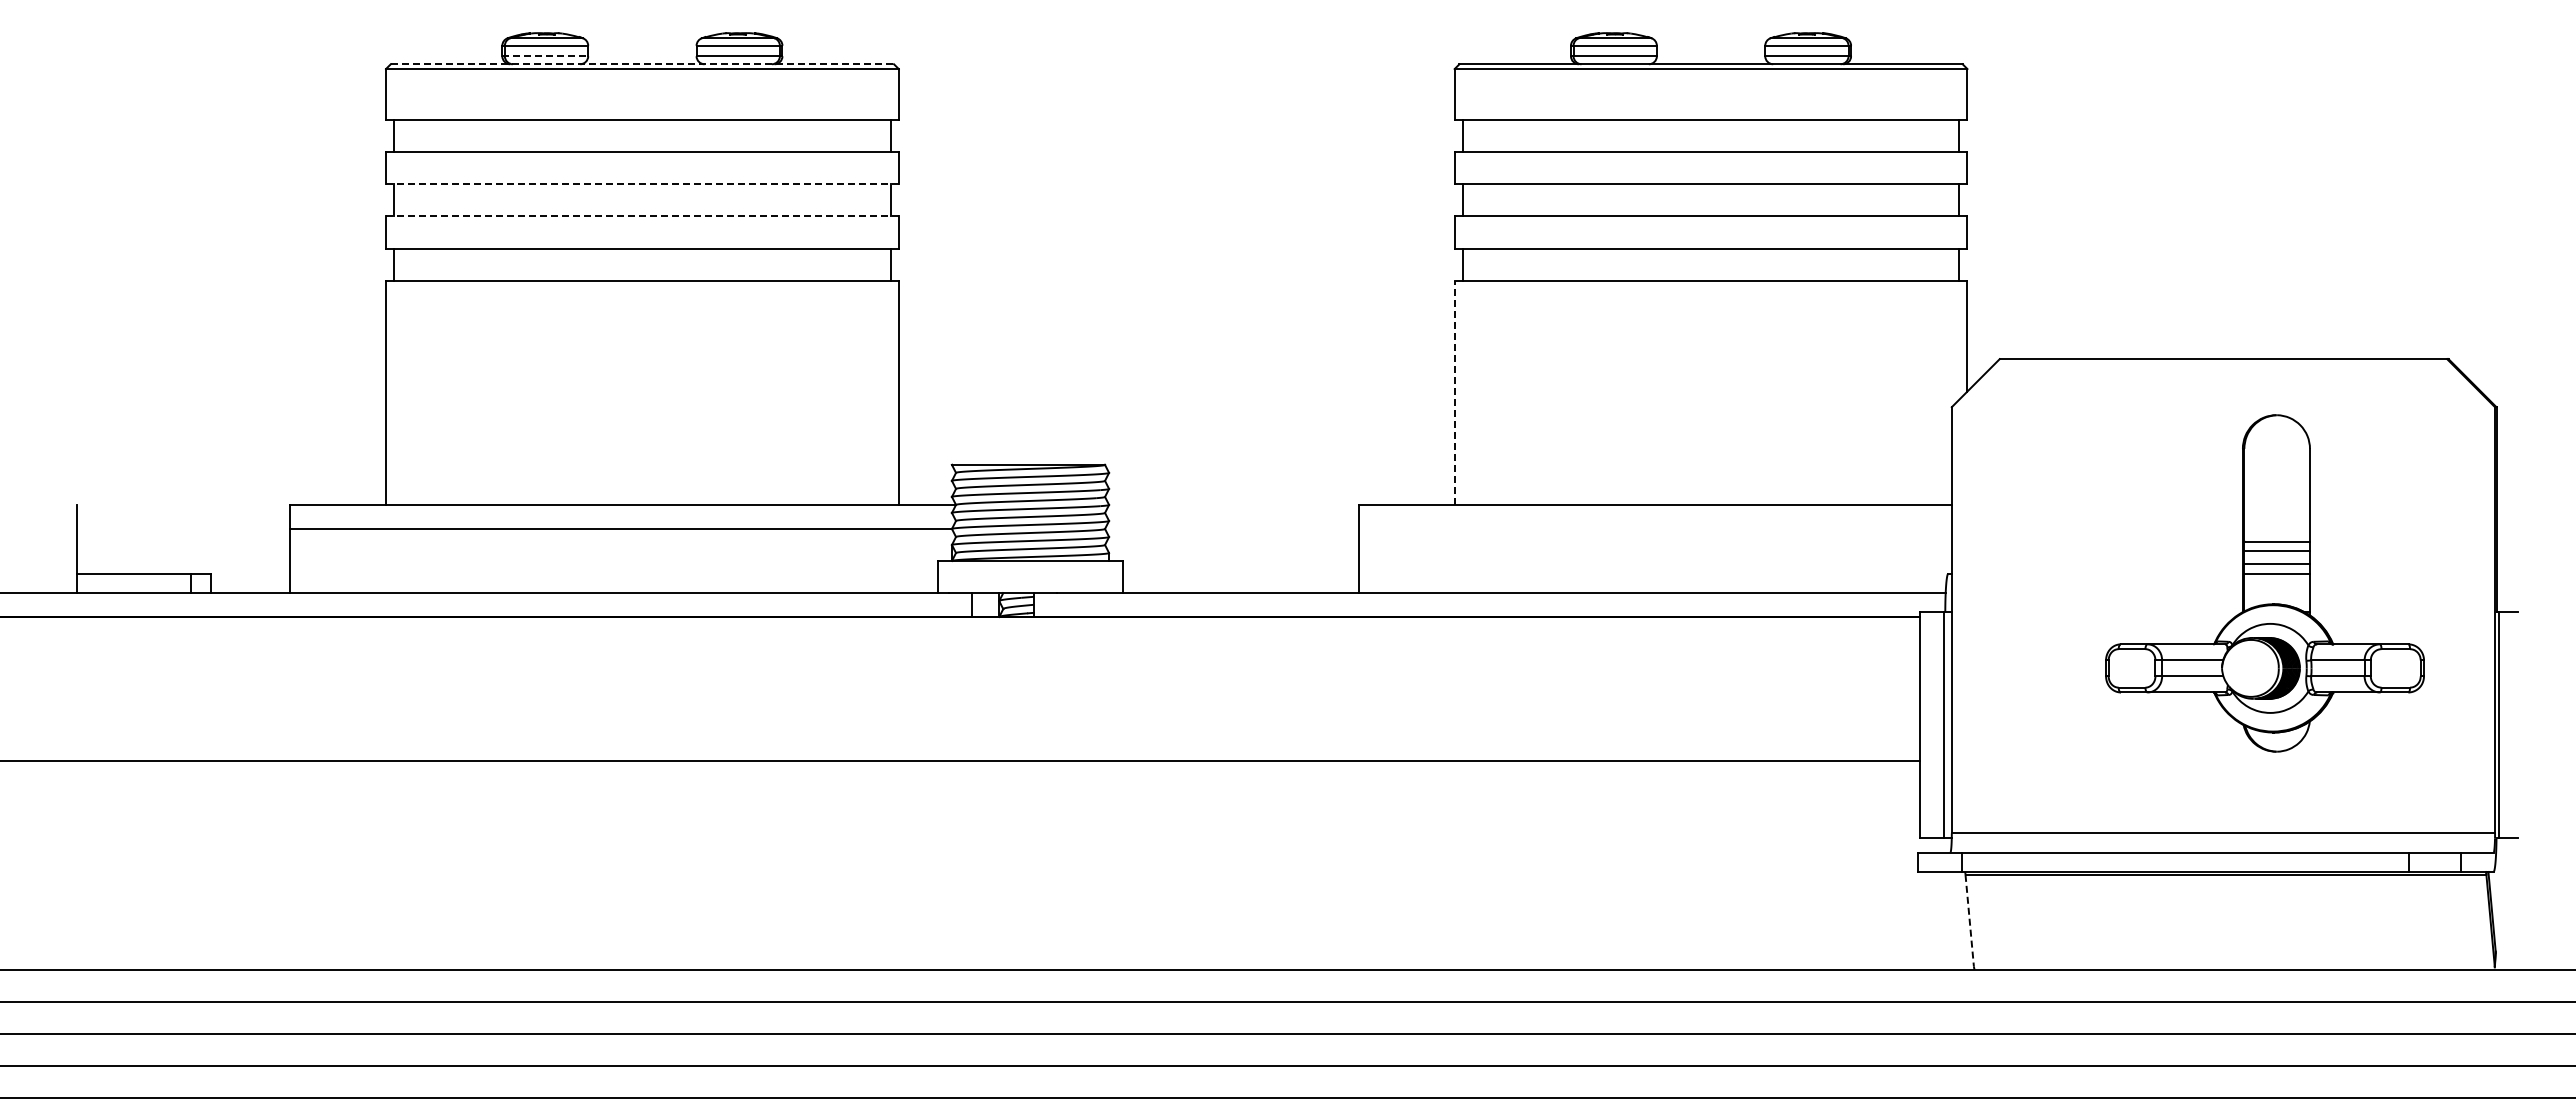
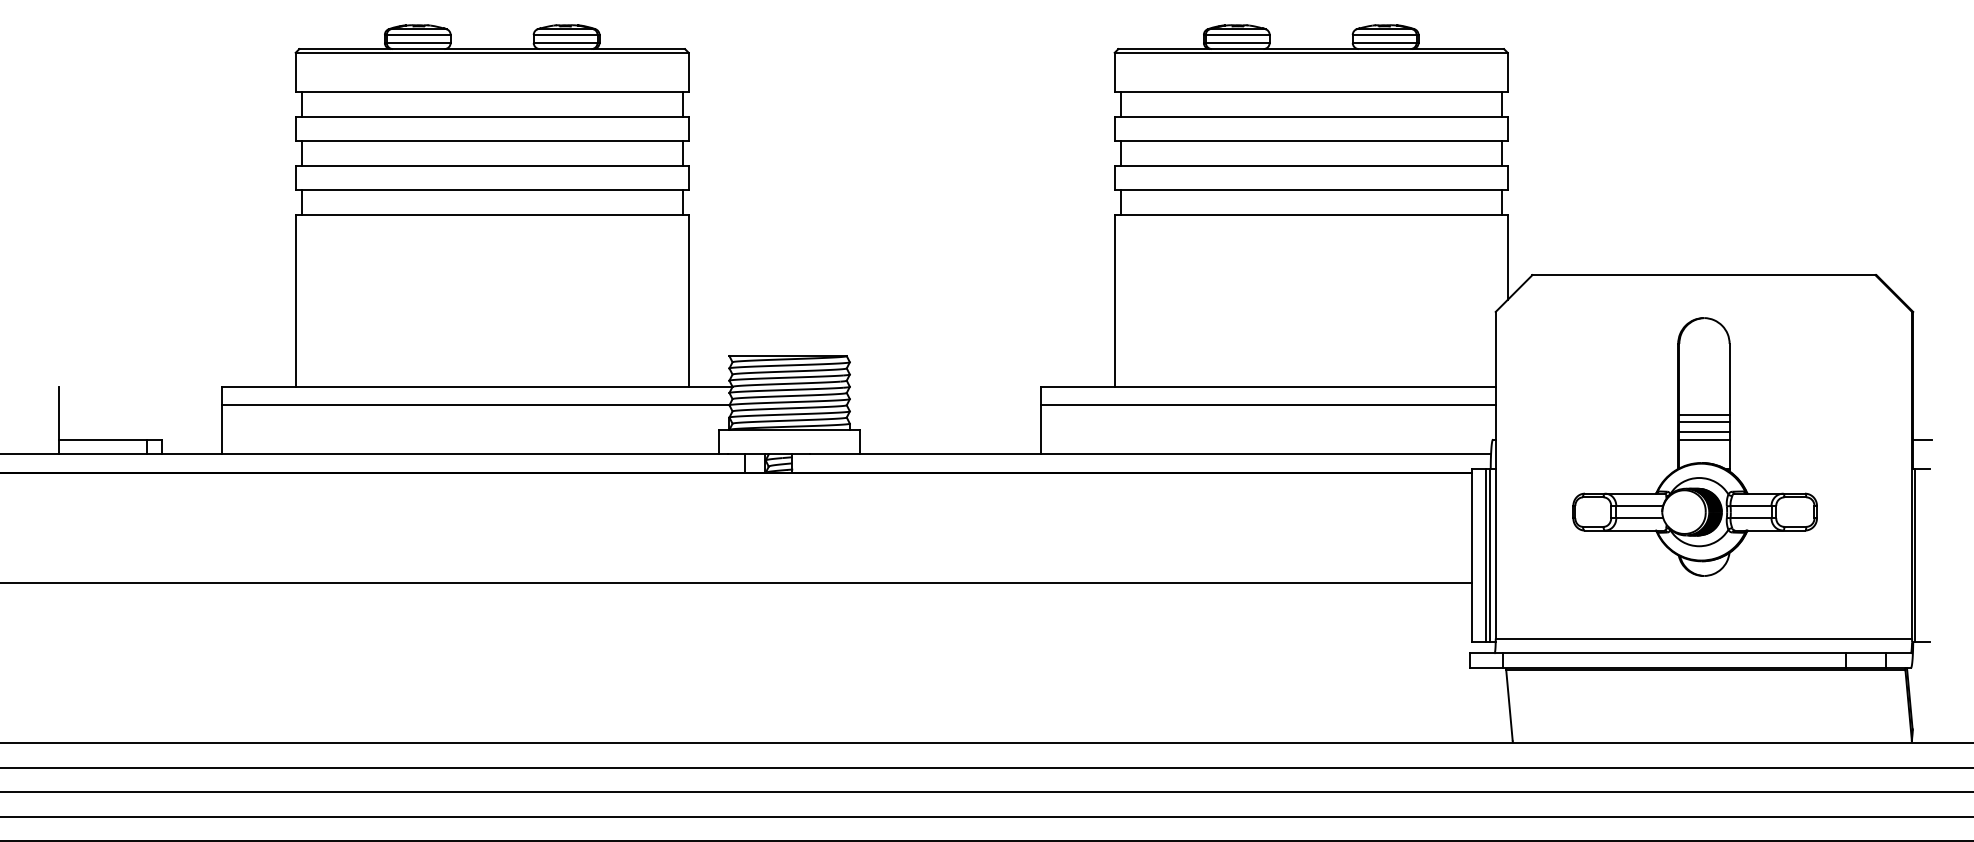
line: (545, 56) -> (417, 43), dashed -> solid
line: (642, 64) -> (492, 49), dashed -> solid
line: (642, 184) -> (492, 141), dashed -> solid
line: (642, 216) -> (492, 165), dashed -> solid
line: (1454, 392) -> (1114, 300), dashed -> solid
line: (1654, 528) -> (1267, 404), added
line: (2508, 573) -> (1922, 439), added
part: (2264, 583) -> (1694, 447), moved
line: (1939, 725) -> (1486, 555), added
line: (1969, 920) -> (1509, 705), dashed -> solid

